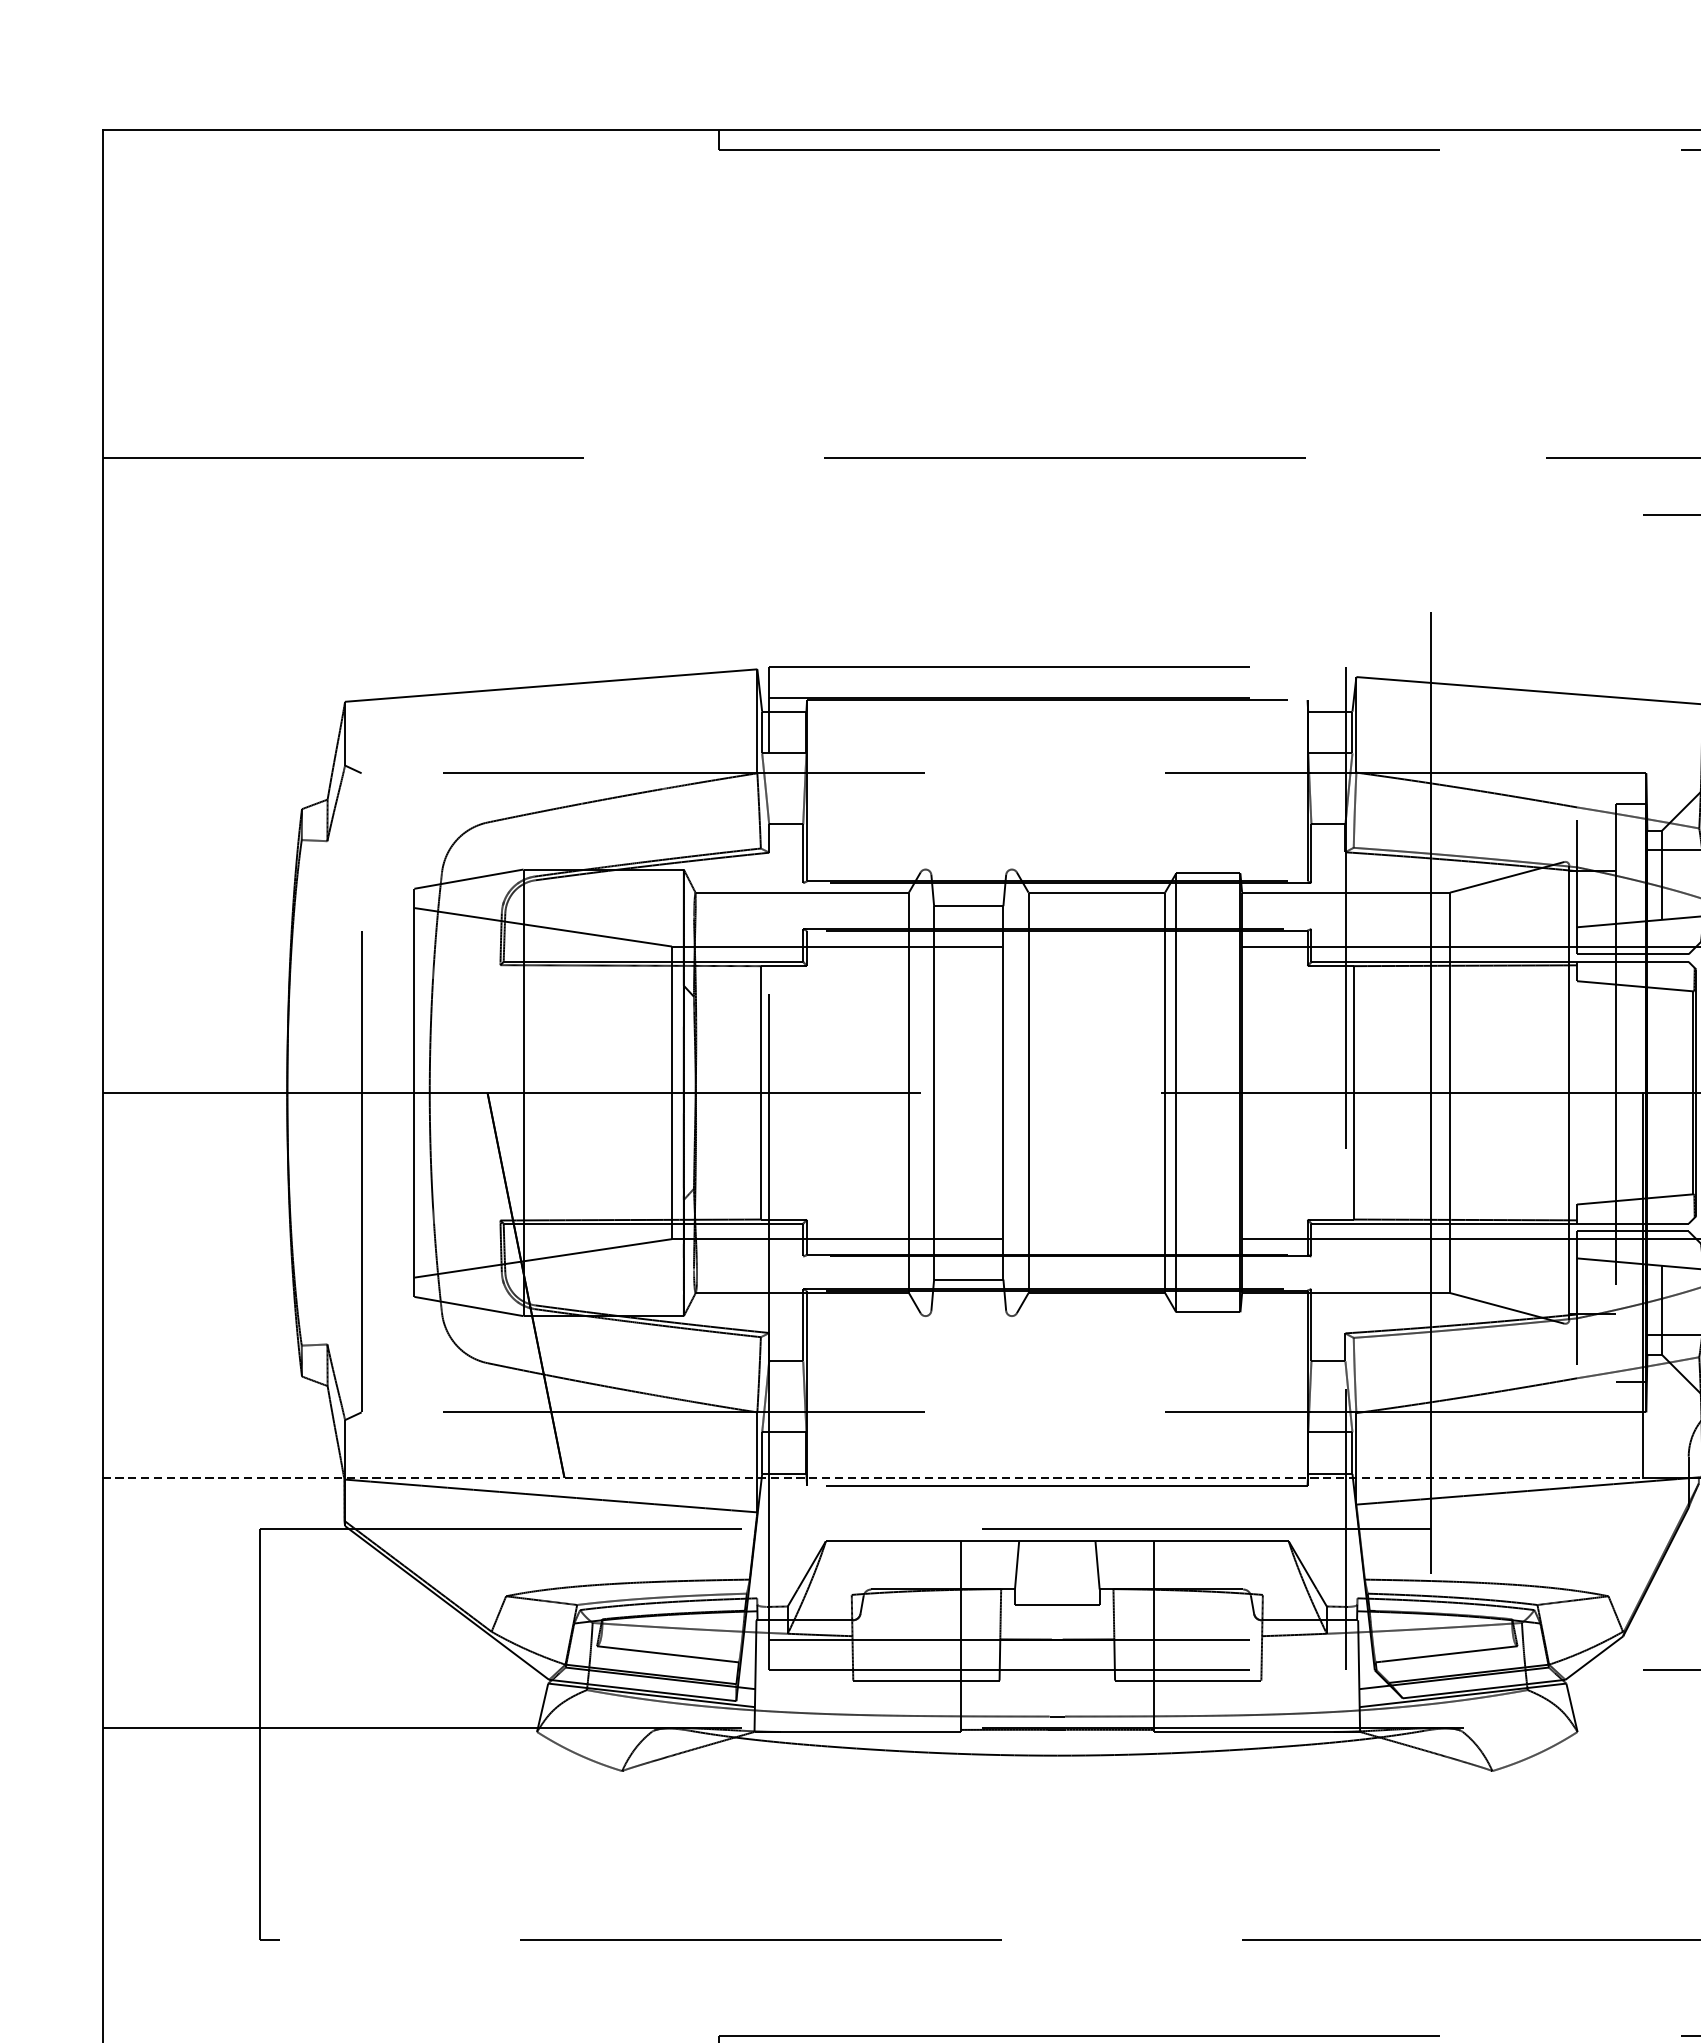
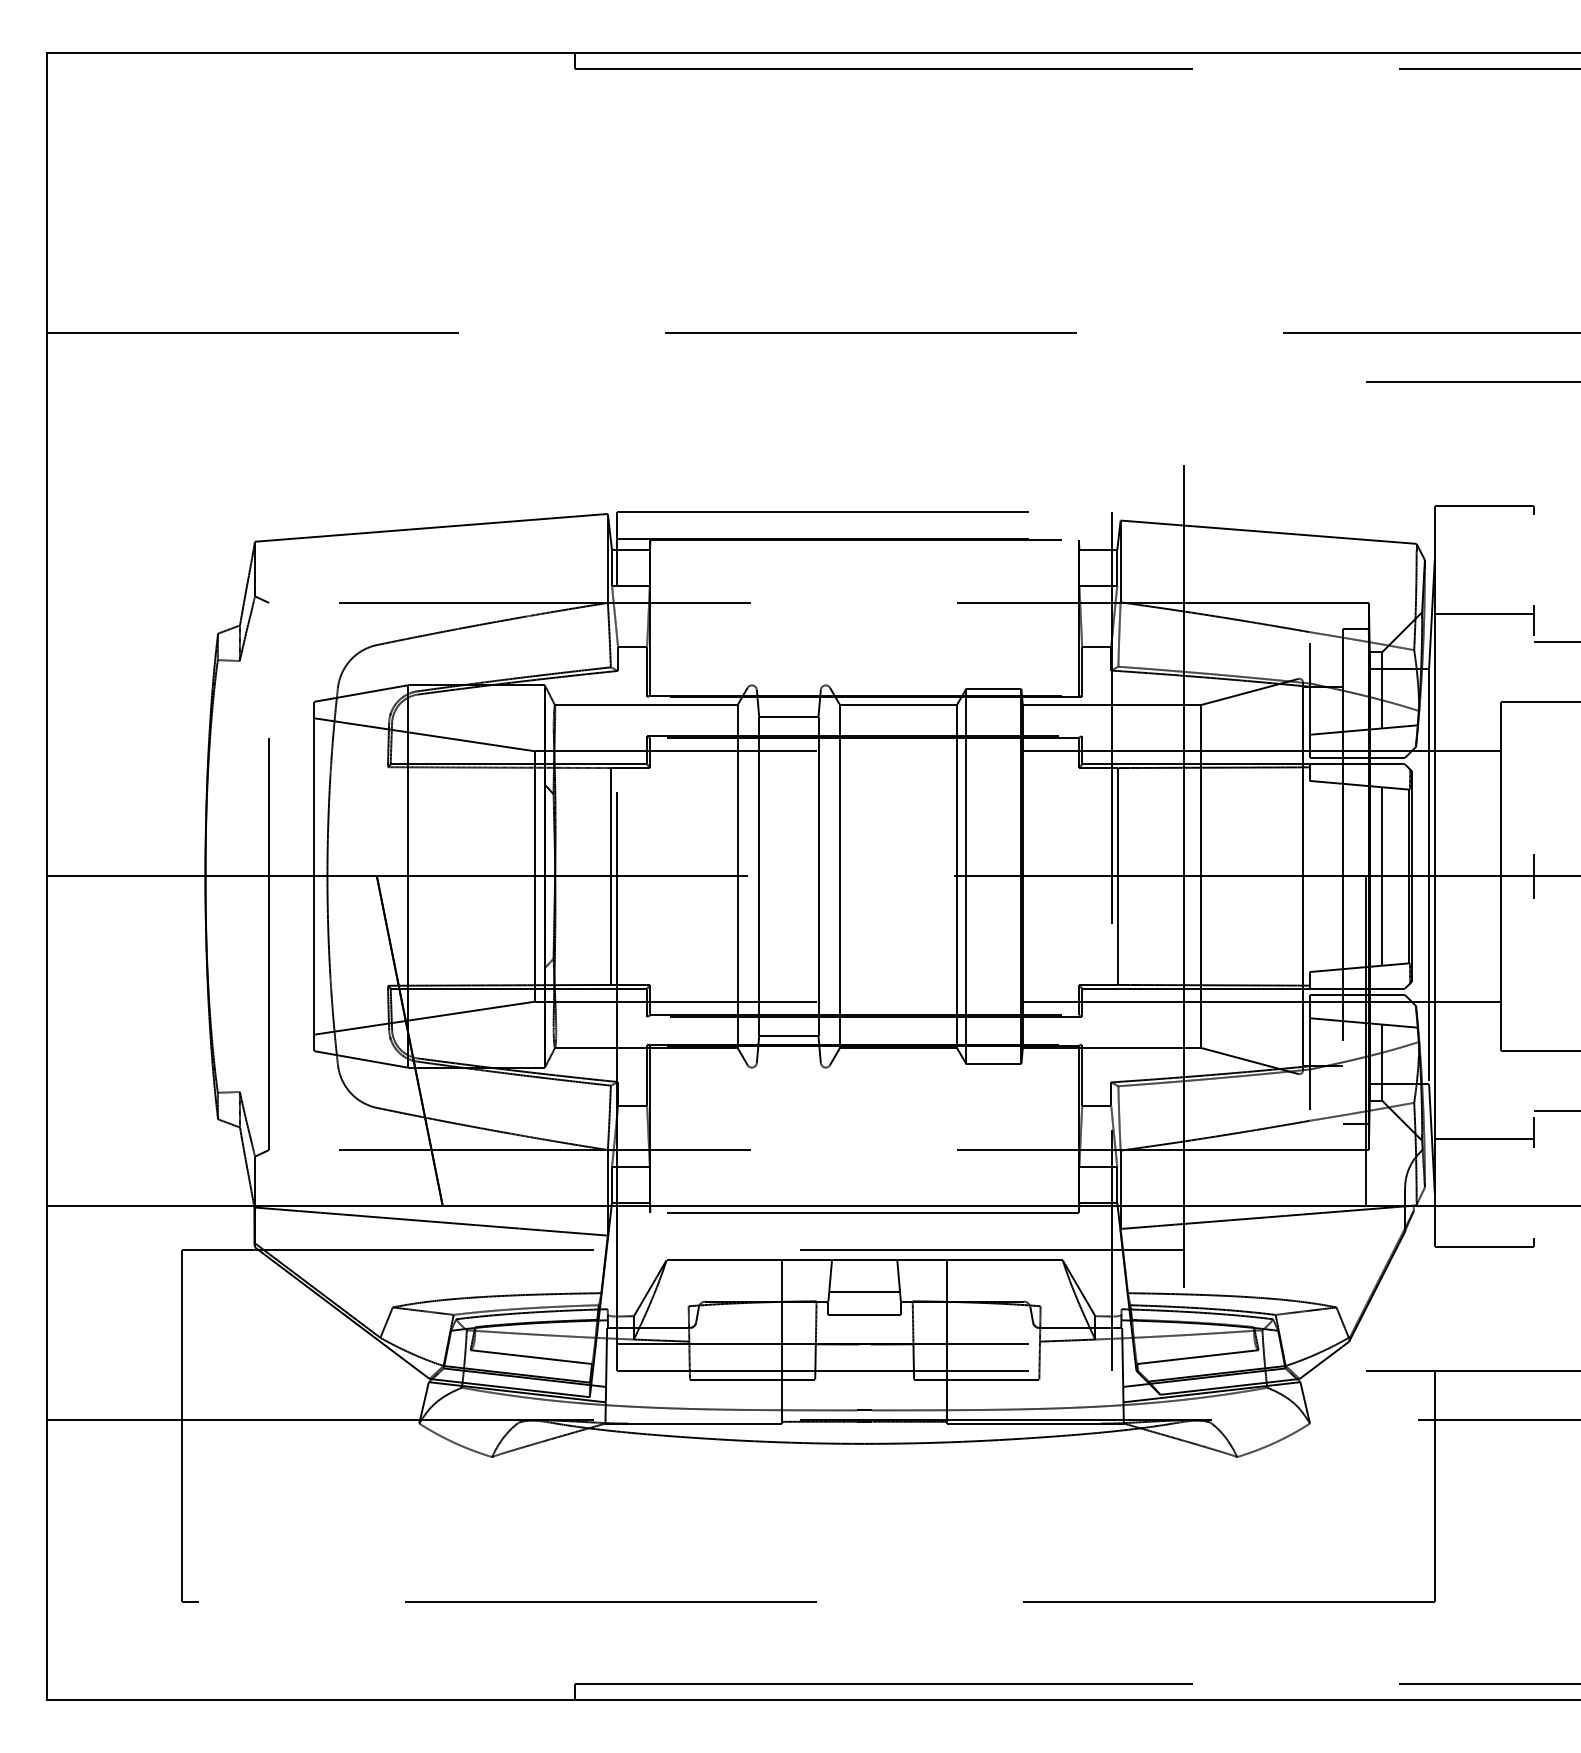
line: (1662, 1092) -> (1382, 876), added
line: (872, 1478) -> (706, 1206), dashed -> solid
line: (1057, 1577) -> (864, 1291), added

